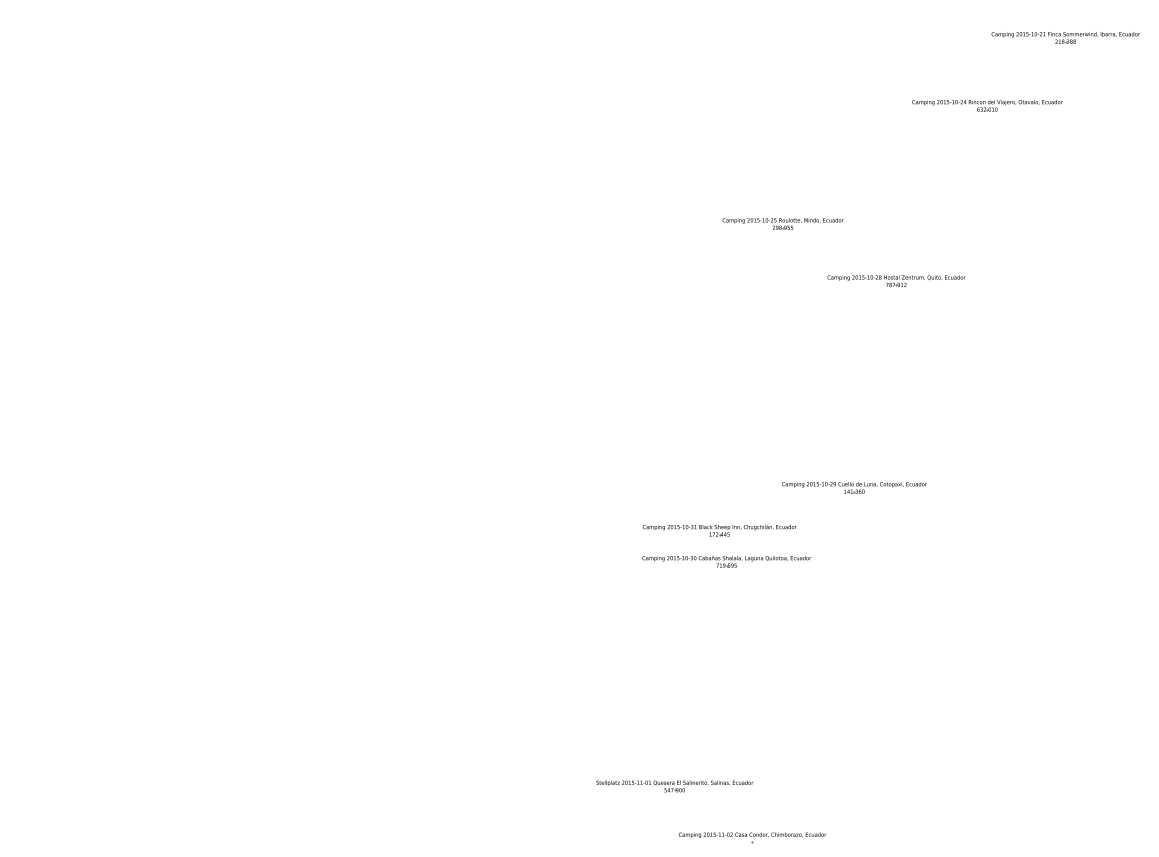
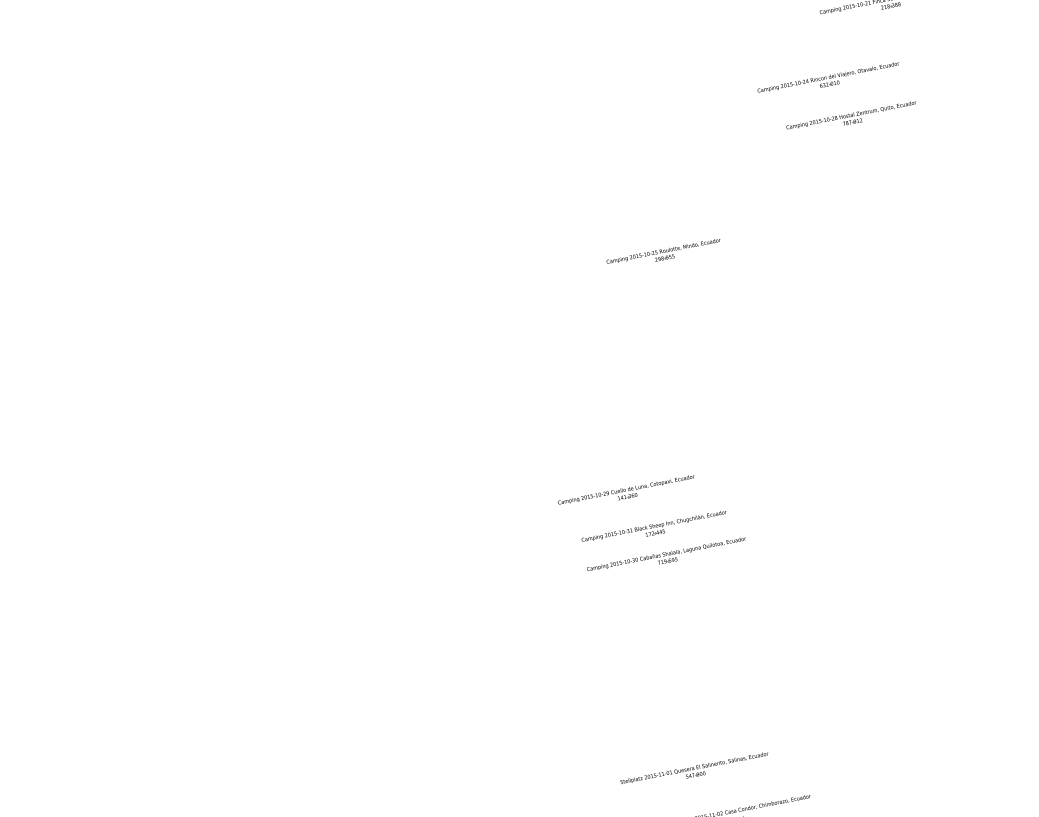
part: (782, 223) -> (663, 254), moved
part: (896, 280) -> (851, 117), moved
part: (854, 487) -> (626, 492), moved
part: (674, 786) -> (694, 771), moved

